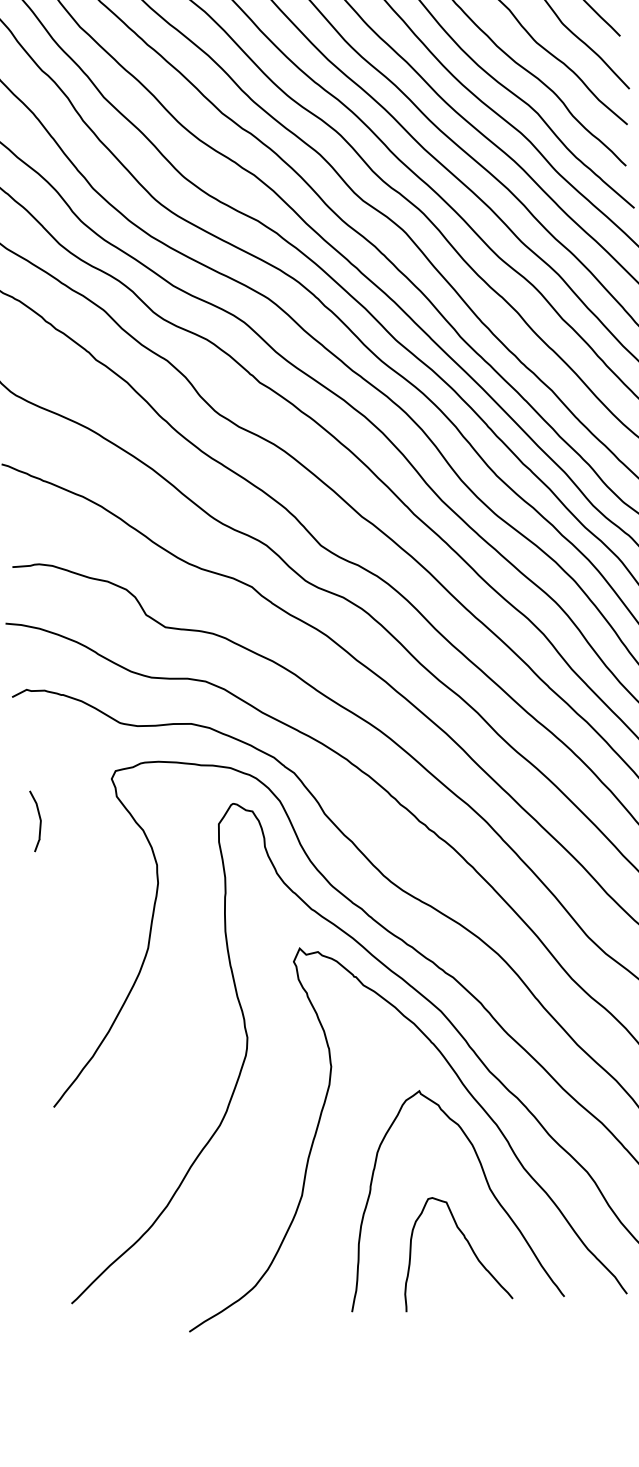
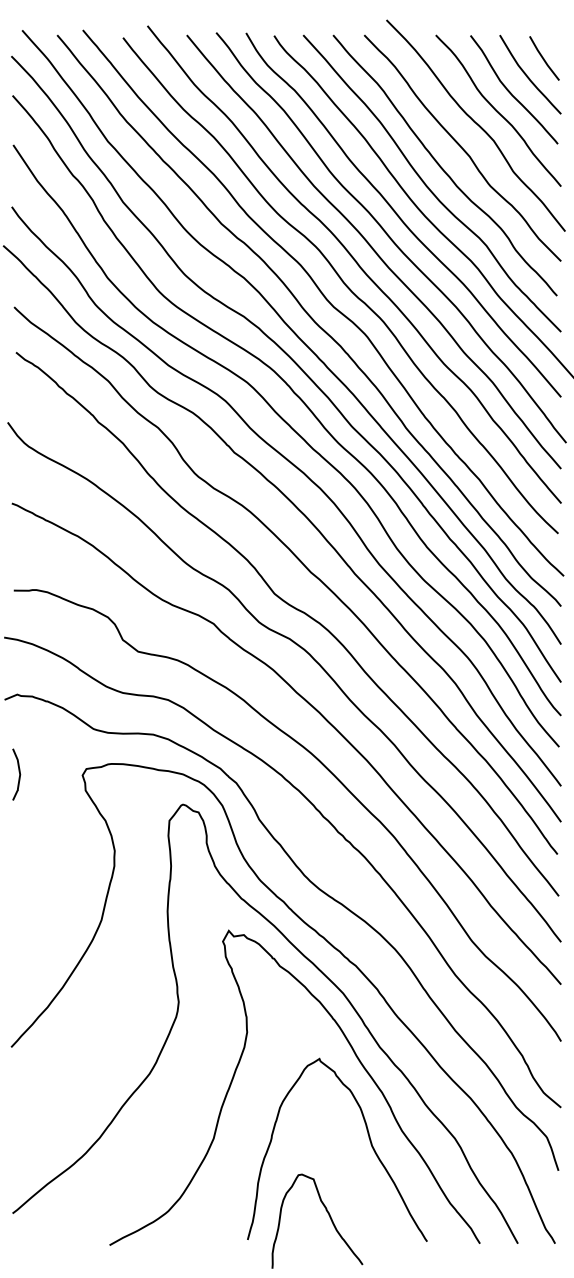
curve: (40, 820) -> (19, 774), moved
curve: (467, 1243) -> (328, 1215), moved

